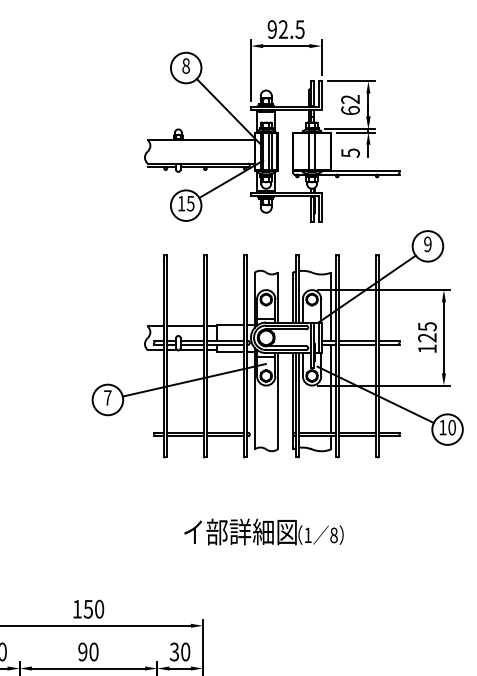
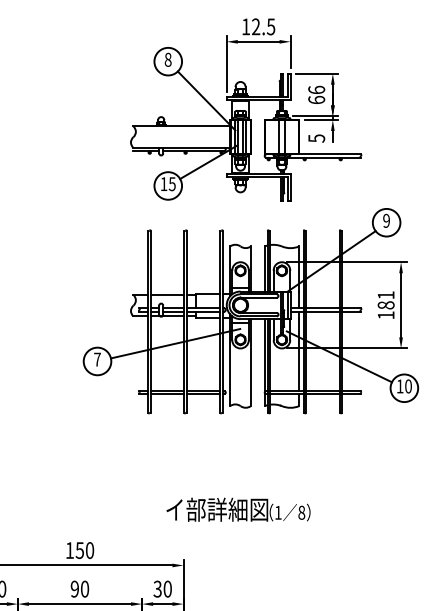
text: (272, 29) -> (246, 26), 92.5 -> 12.5
text: (350, 98) -> (316, 89), 62 -> 66
text: (426, 332) -> (385, 300), 125 -> 181
text: (263, 531) -> (238, 509), moved

